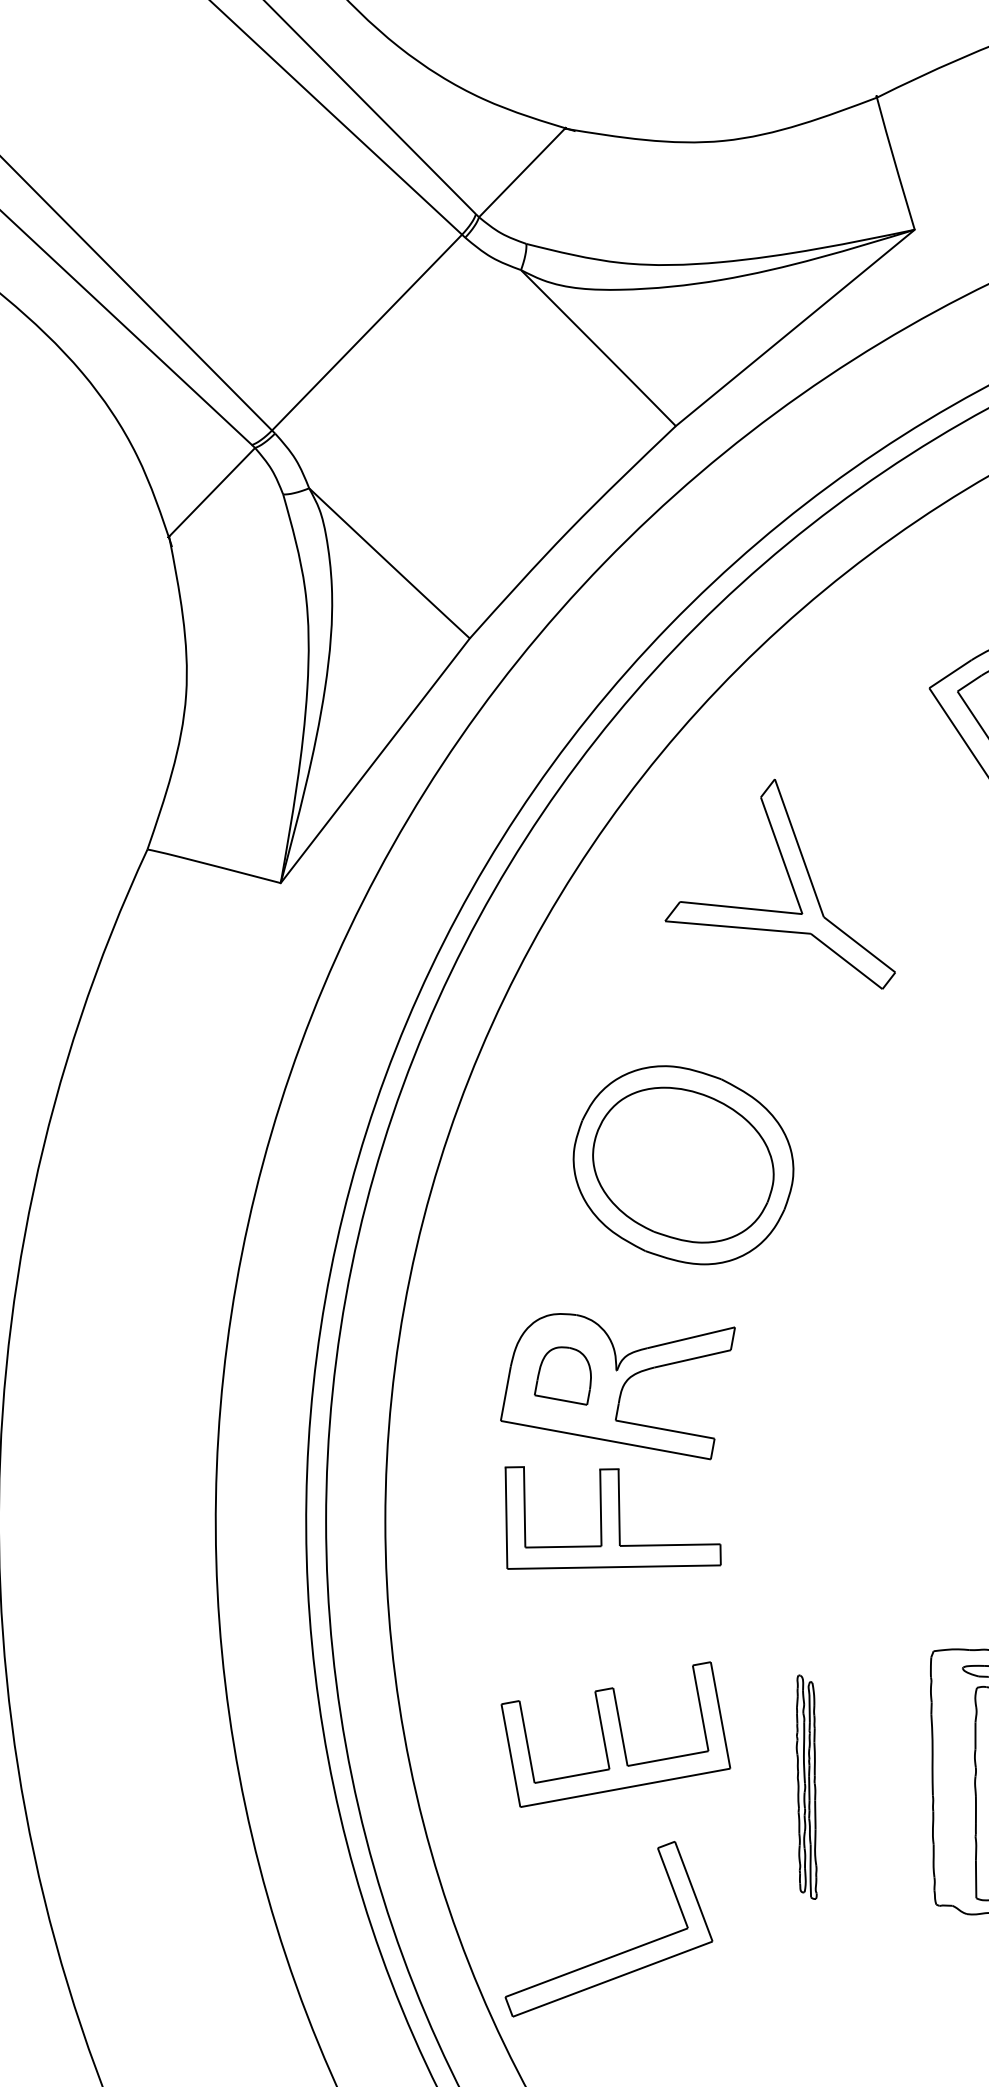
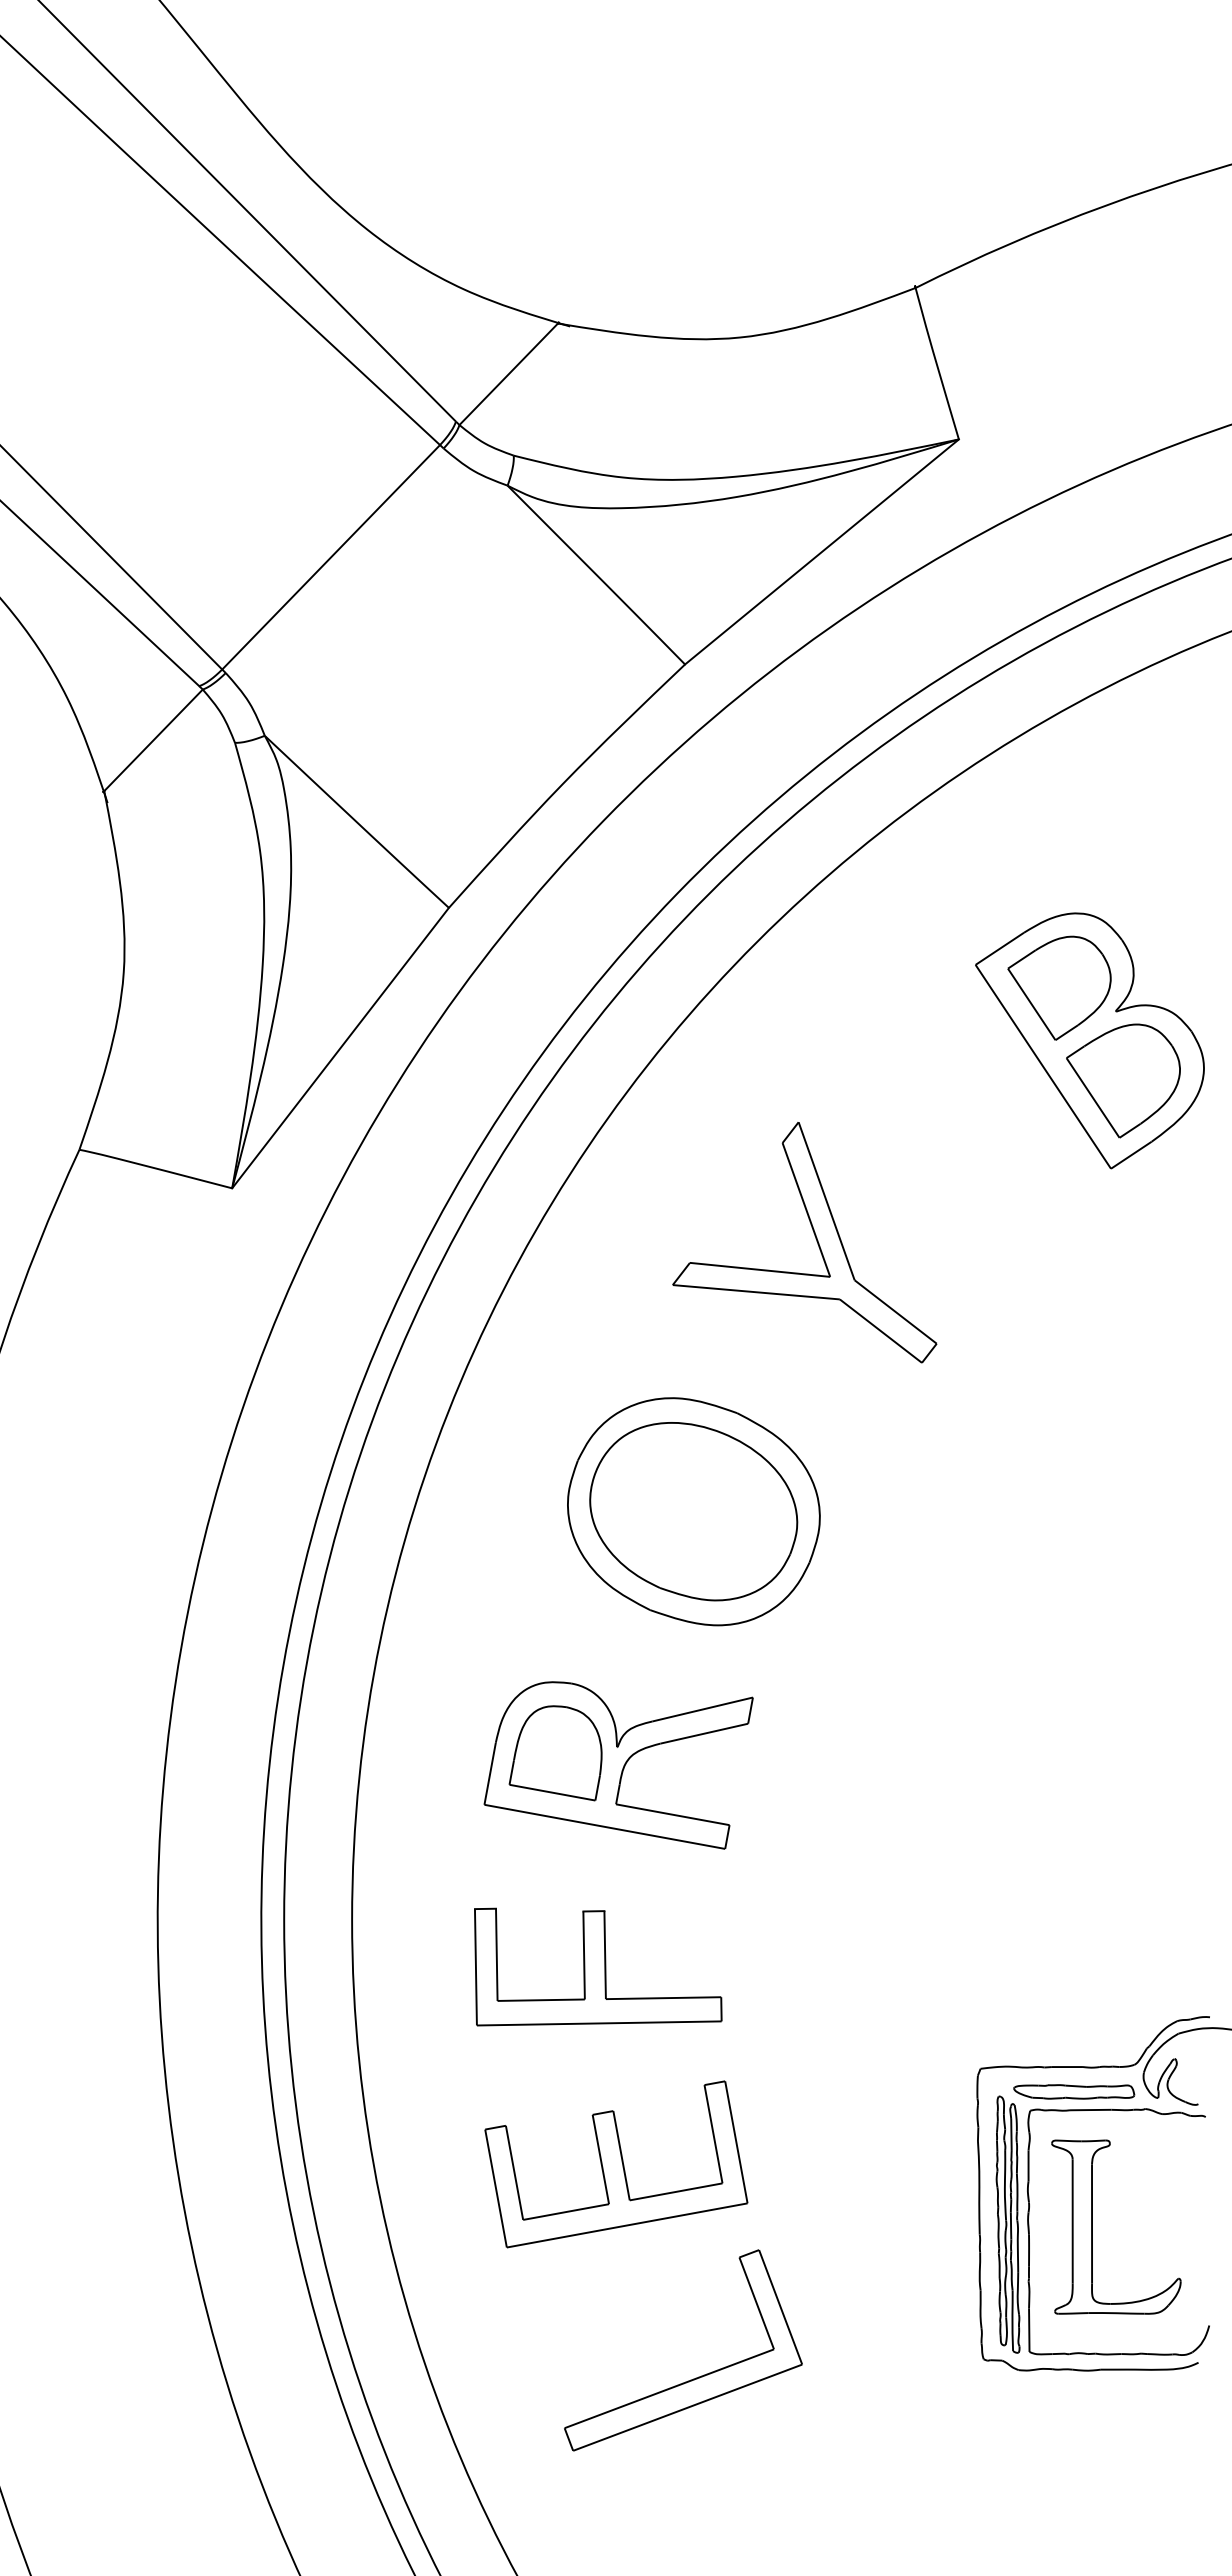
part: (788, 878) -> (814, 1236), moved
part: (562, 1376) -> (555, 1753), size x1.43
part: (613, 1517) -> (598, 1966), moved
part: (806, 1787) -> (1007, 2224), moved
part: (617, 1953) -> (693, 2378), moved

